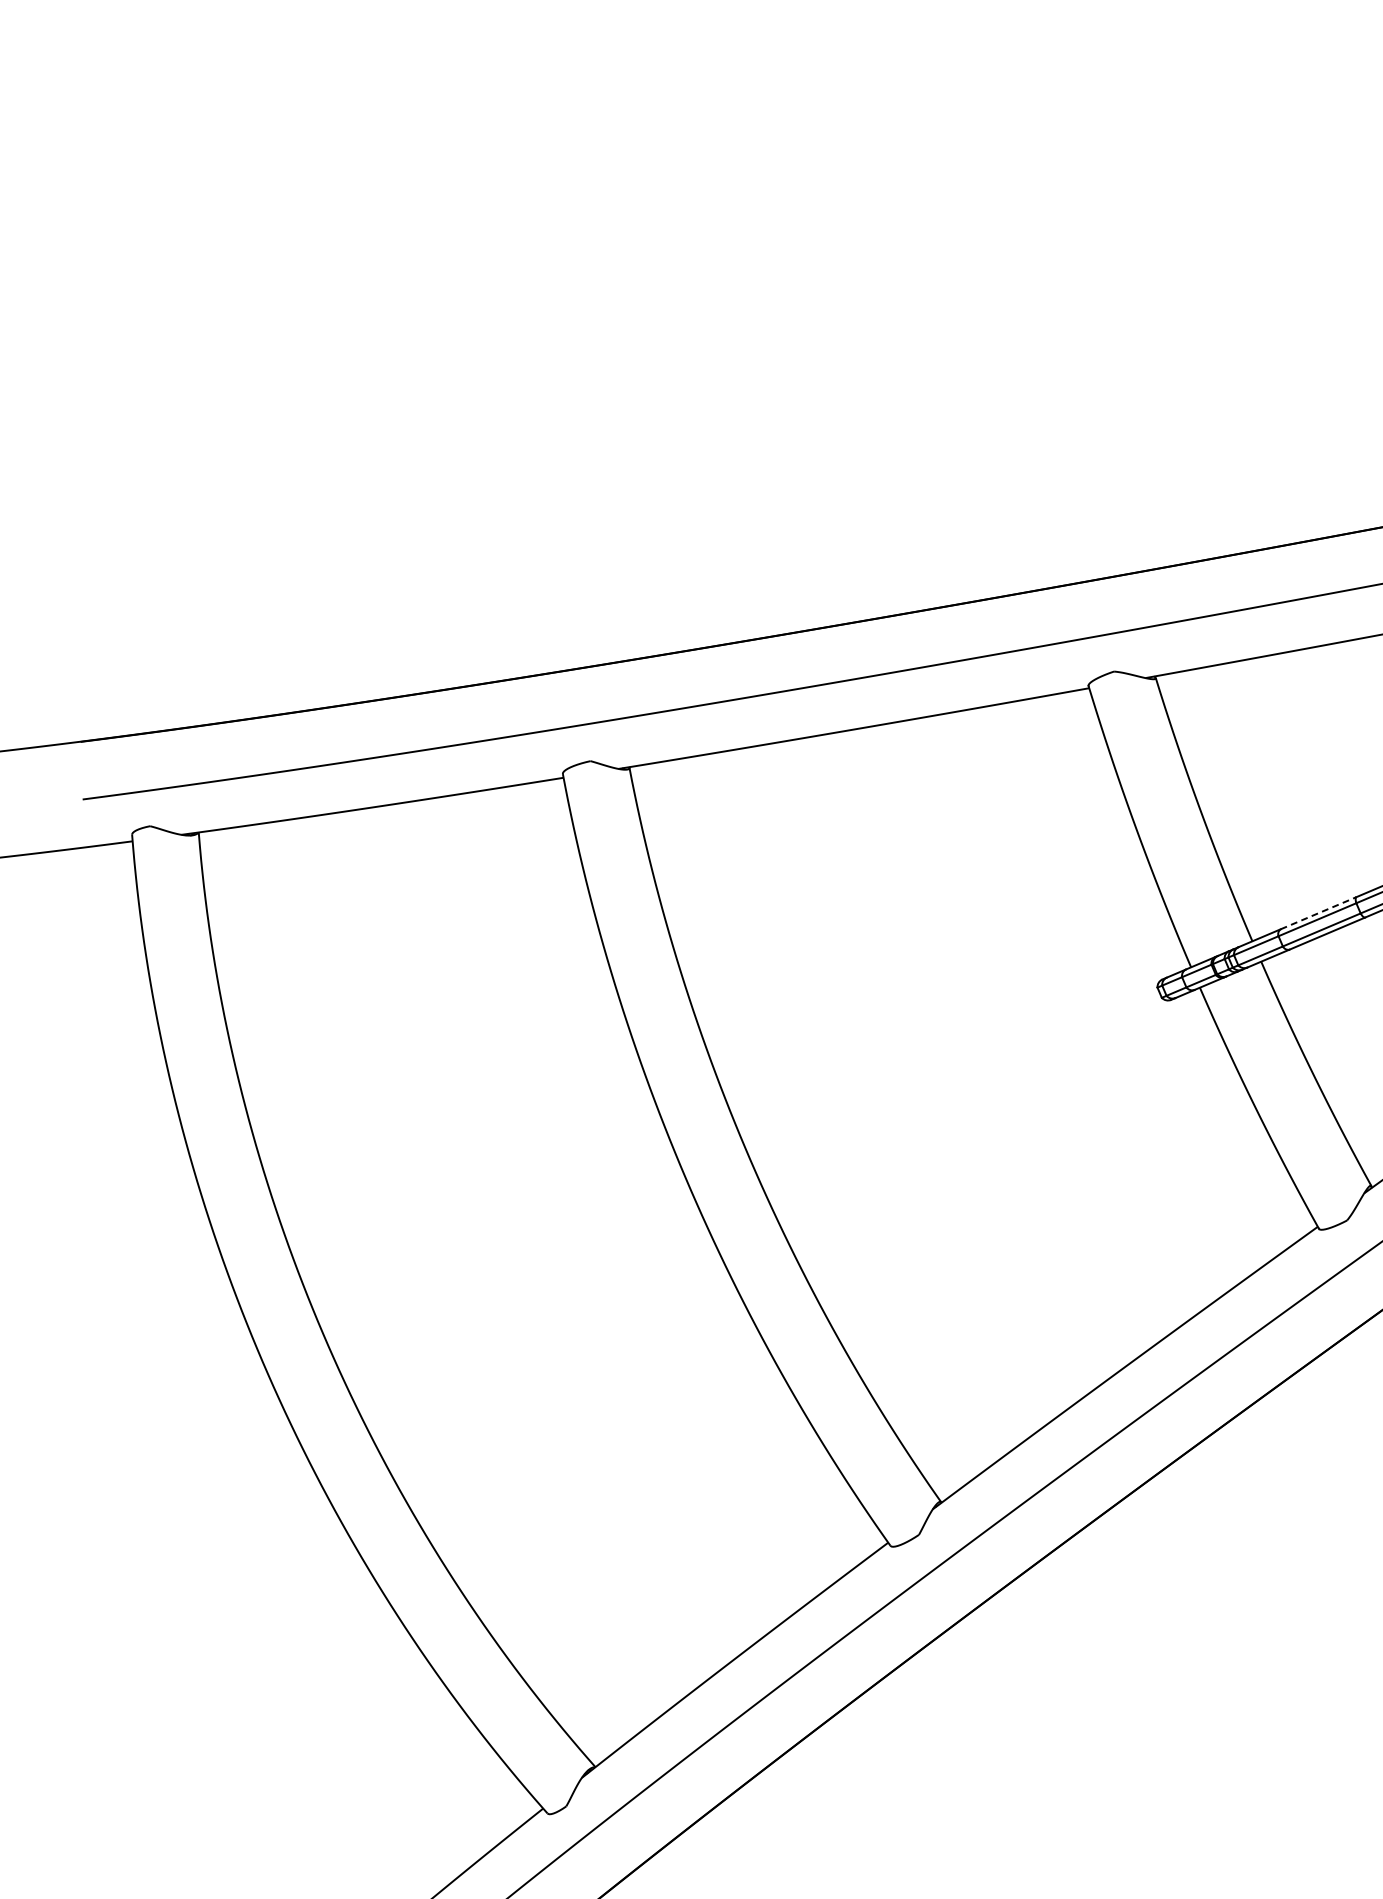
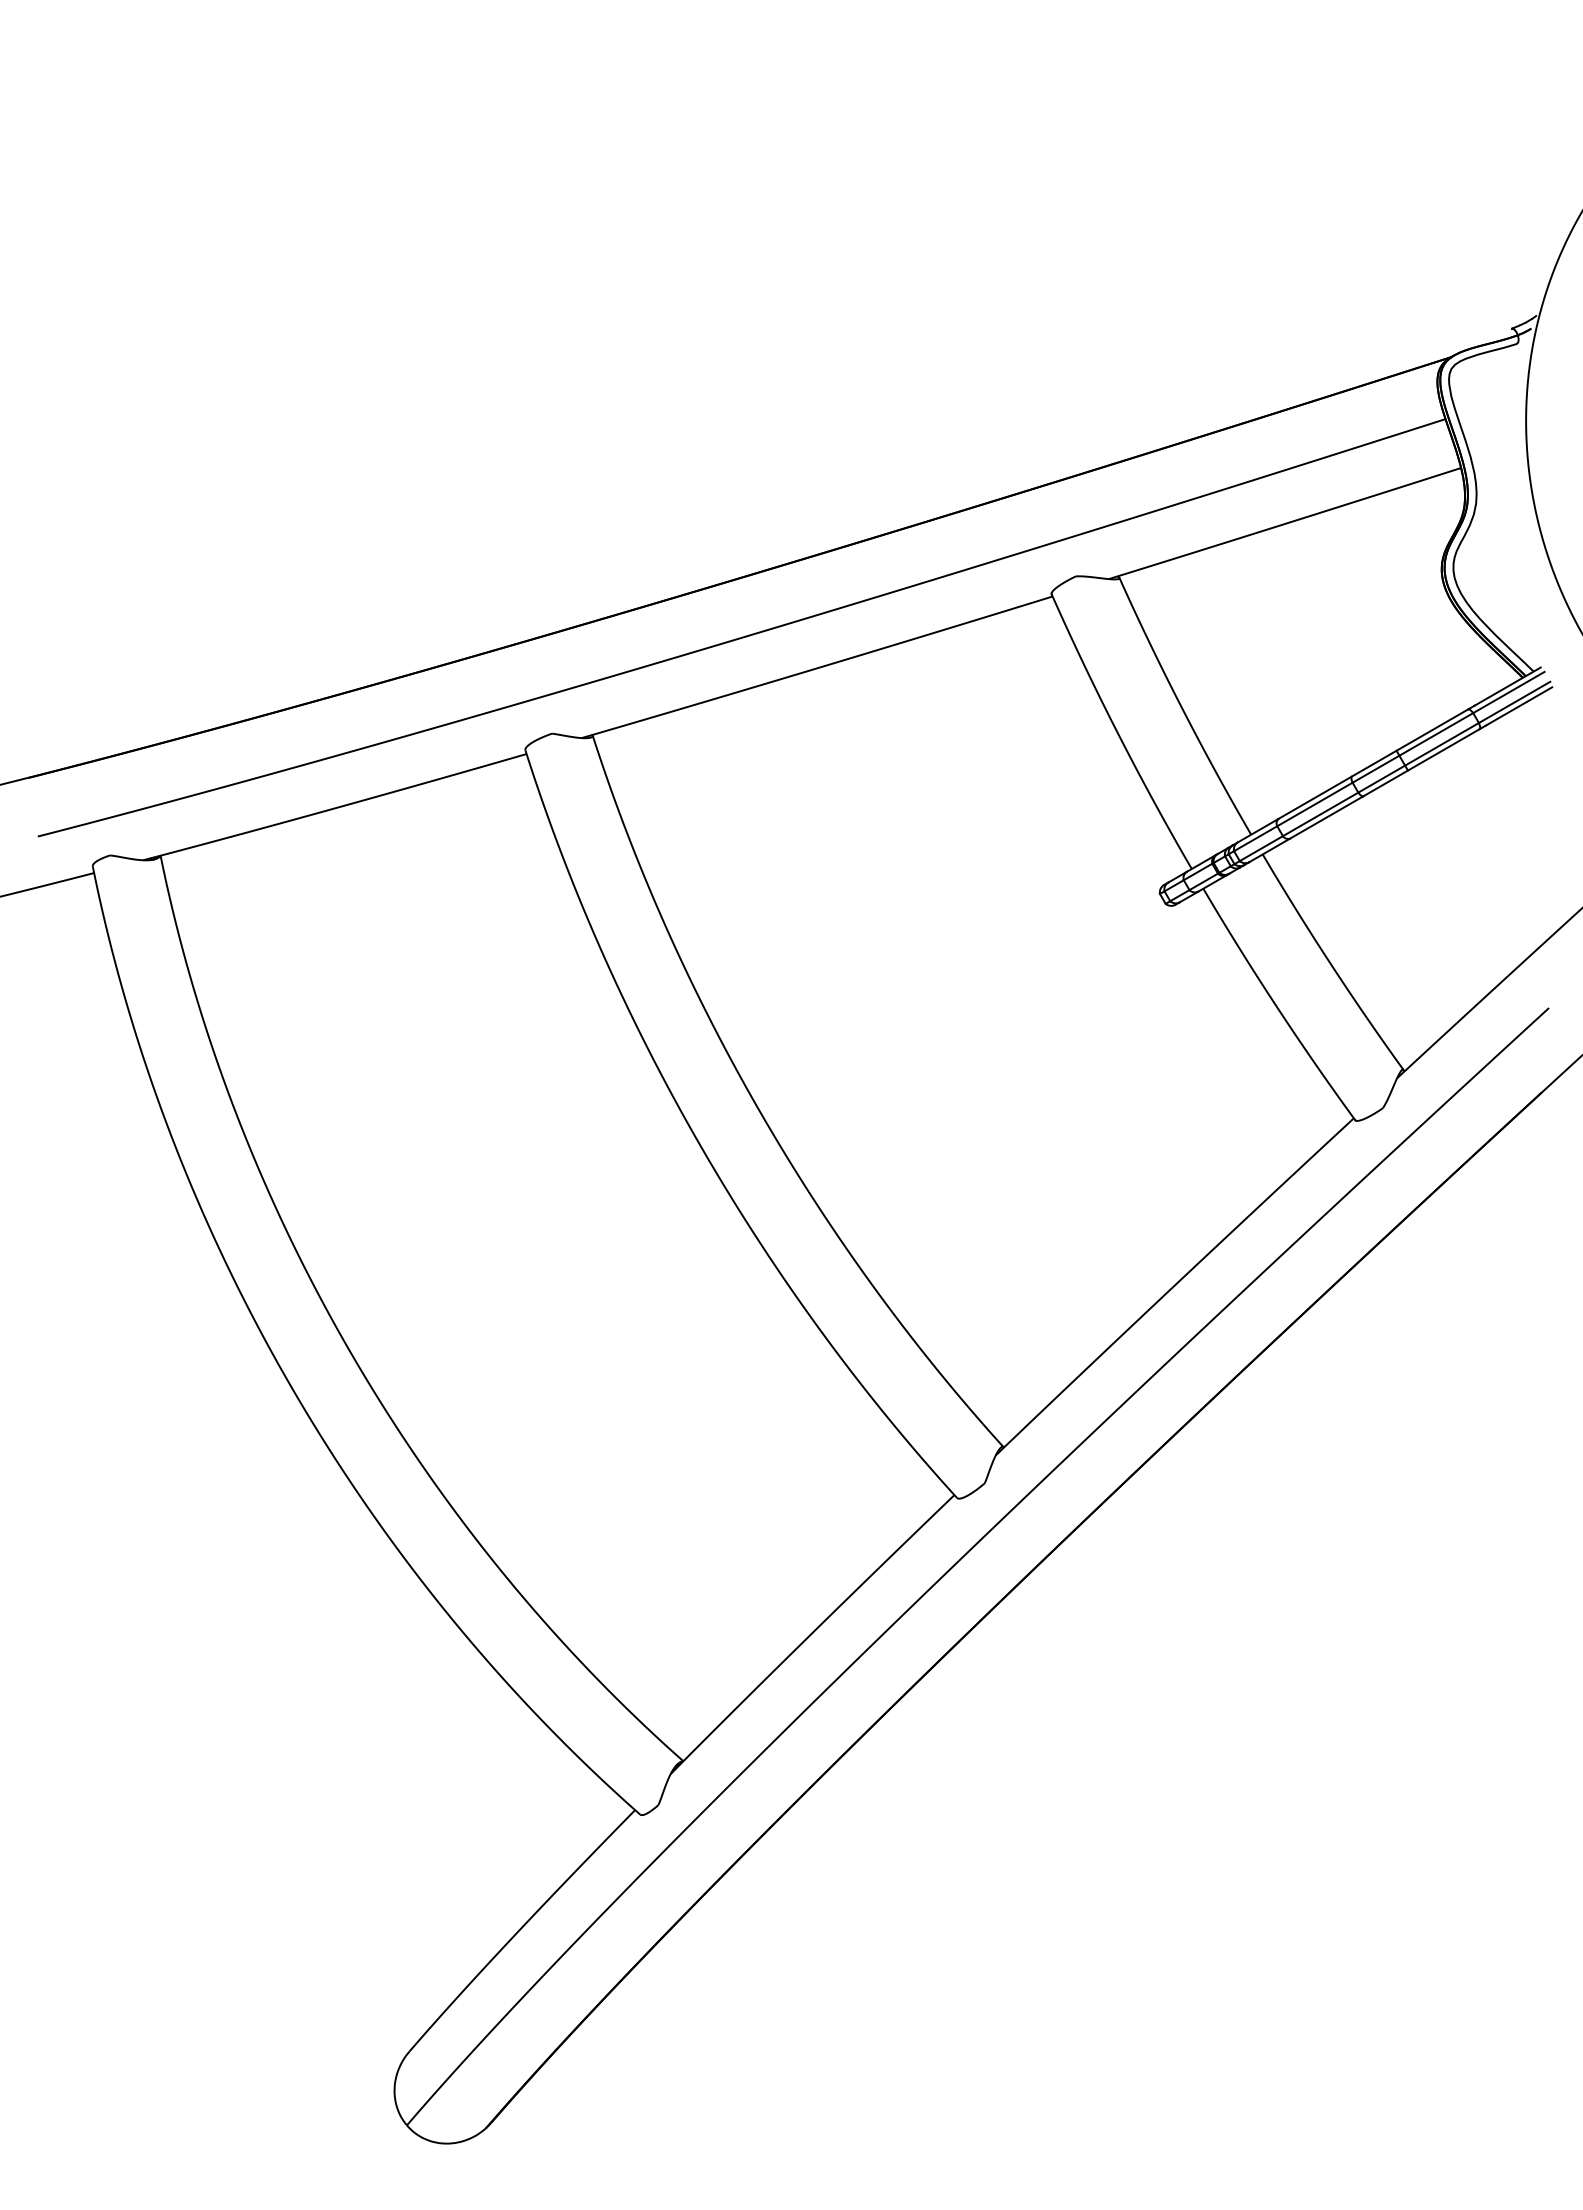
line: (1318, 913) -> (1315, 797), dashed -> solid

